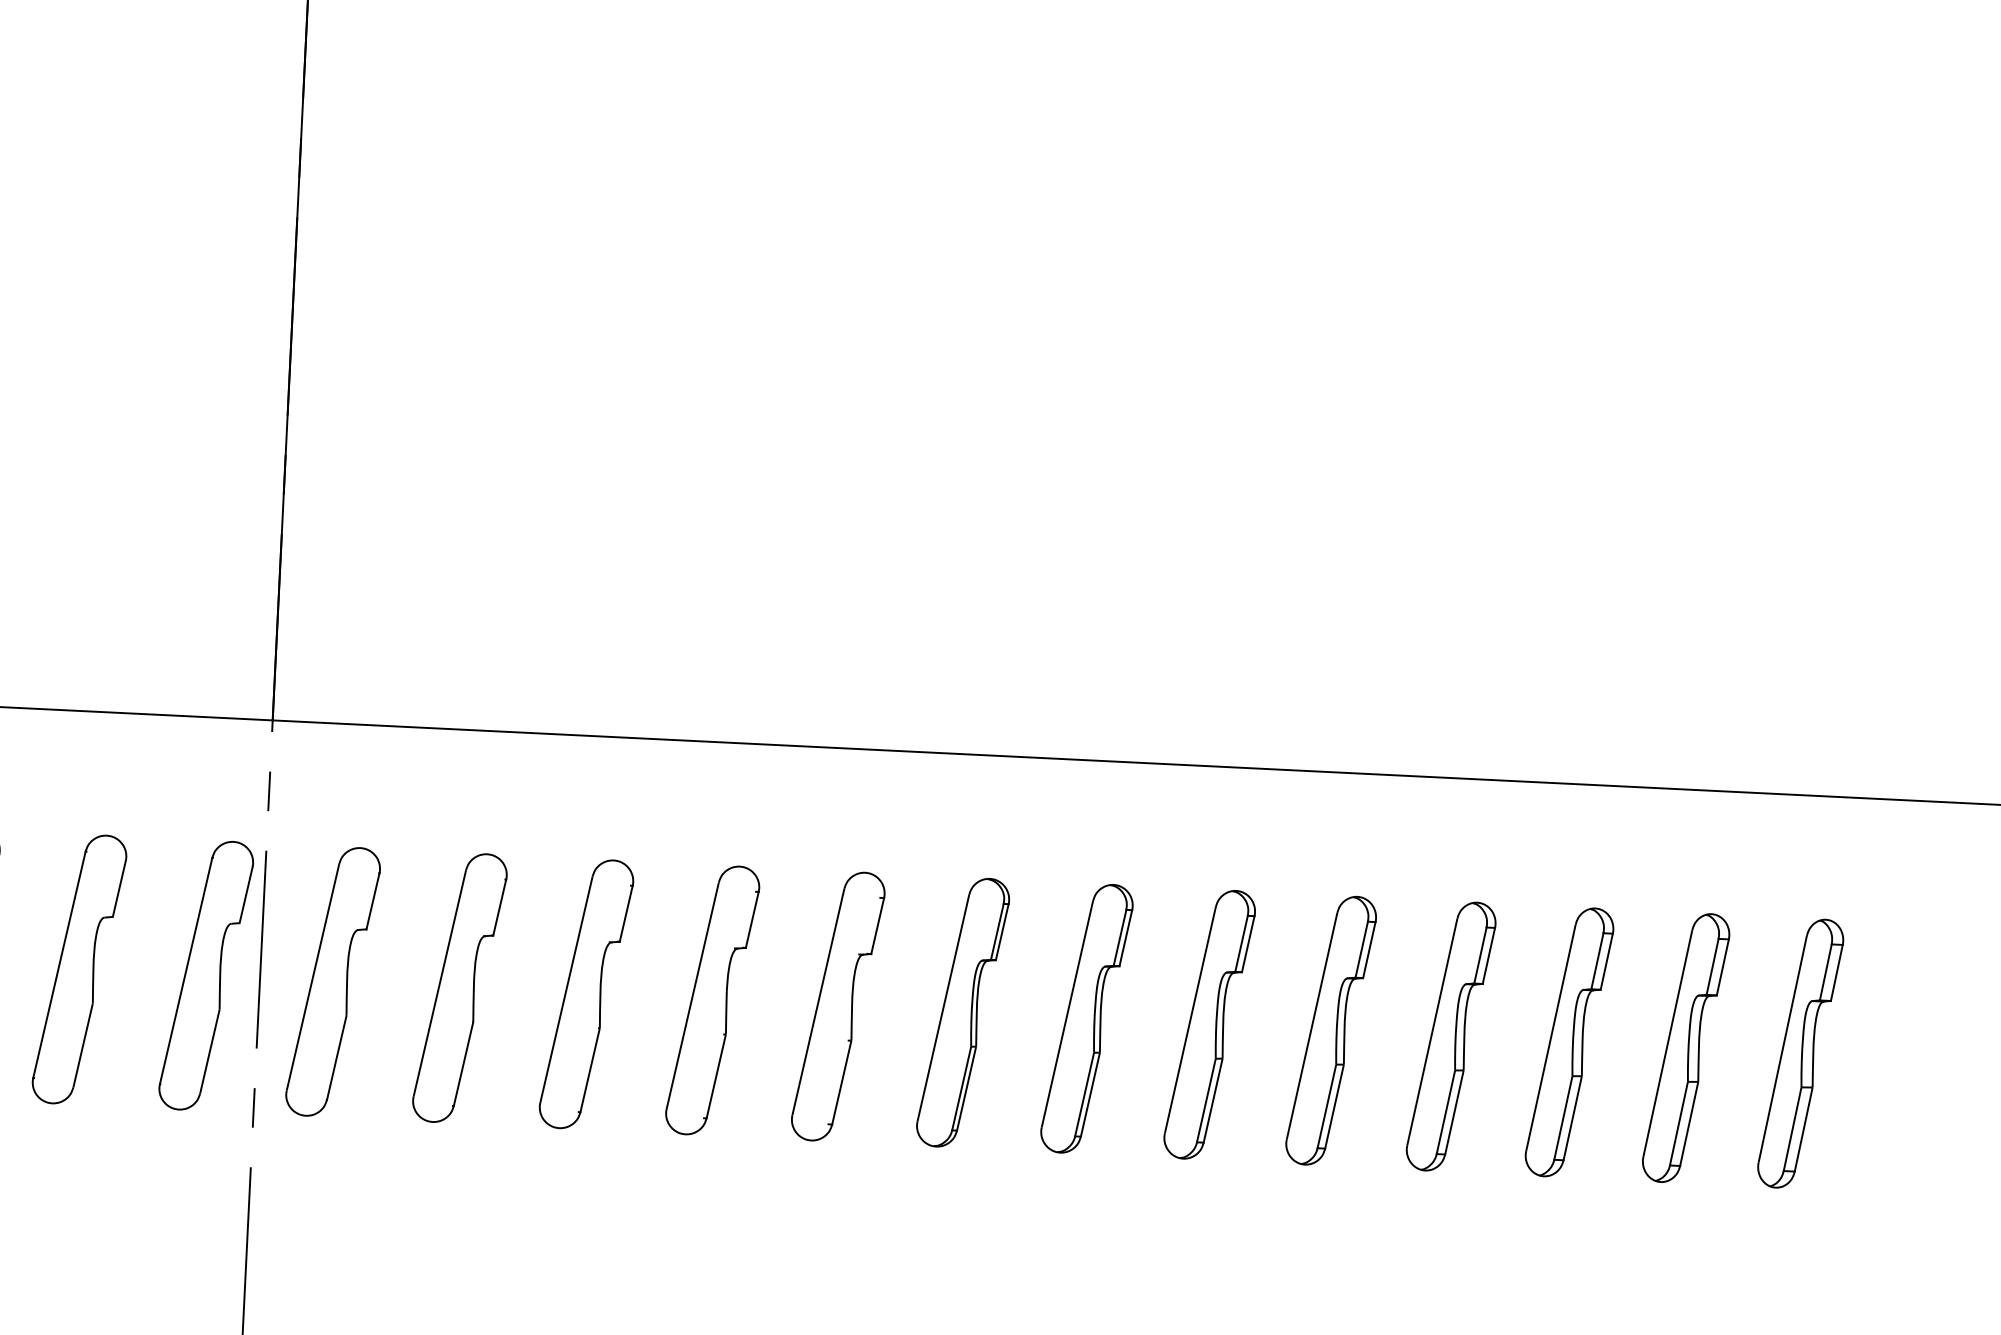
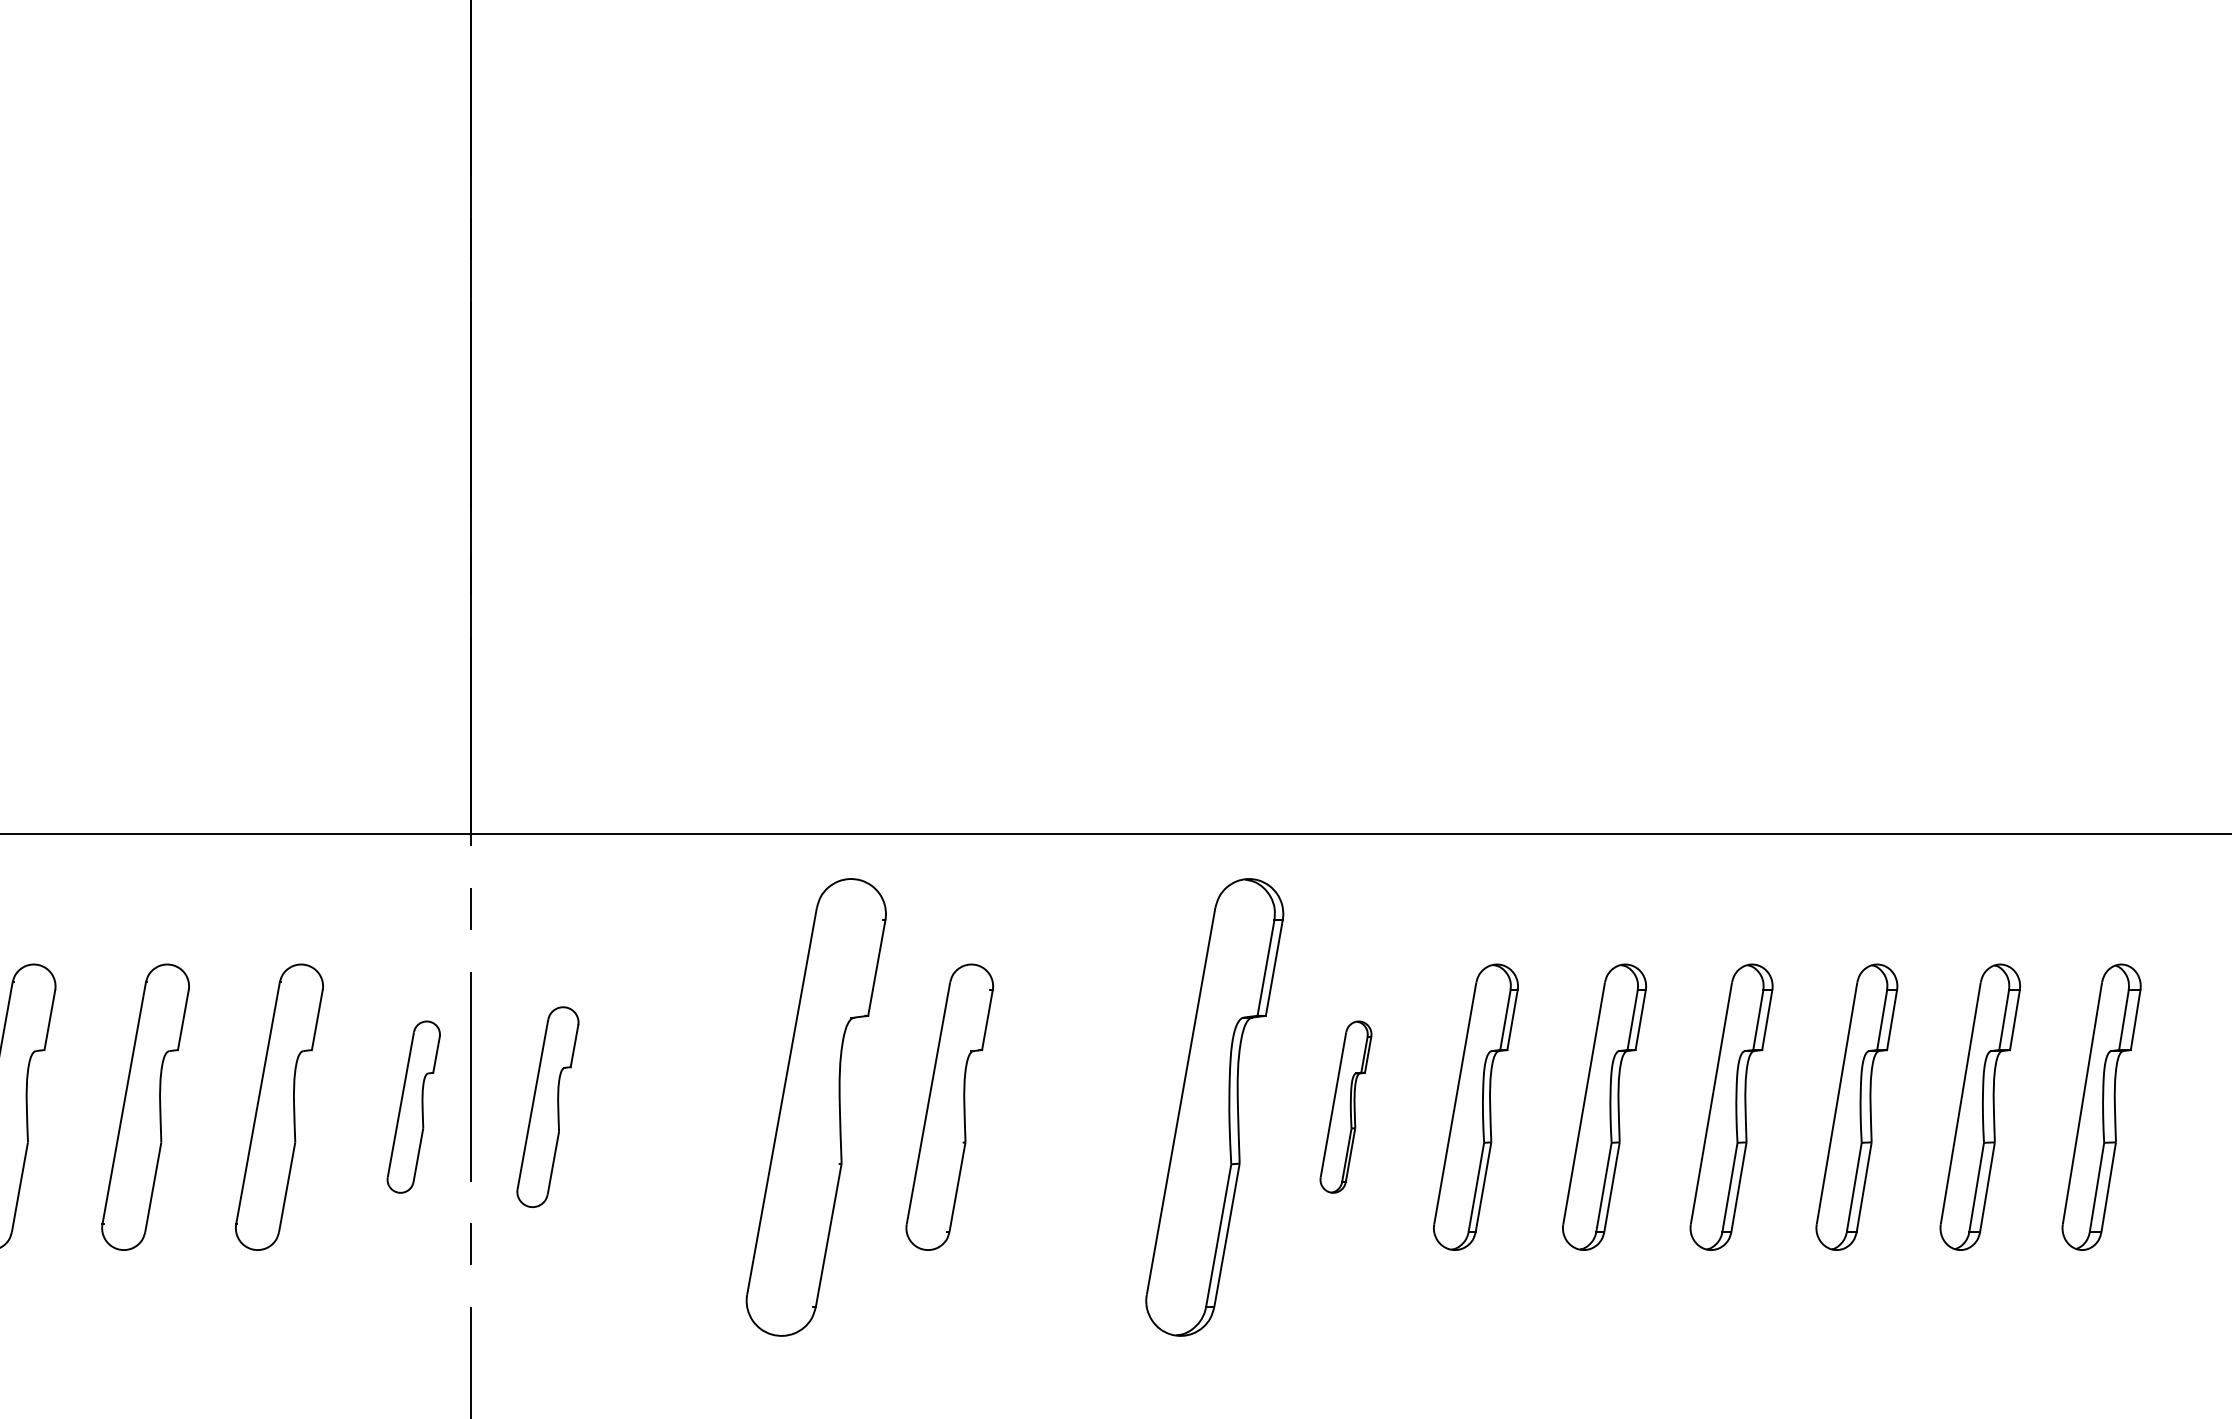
part: (206, 974) -> (413, 1106), size x0.6
part: (332, 981) -> (547, 1106), size x0.7
part: (459, 987) -> (681, 1106), removed
part: (585, 993) -> (815, 1106), size x1.6
part: (838, 1005) -> (1082, 1106), removed
part: (962, 1011) -> (1214, 1106), size x1.6
part: (1086, 1018) -> (1345, 1106), size x0.6

